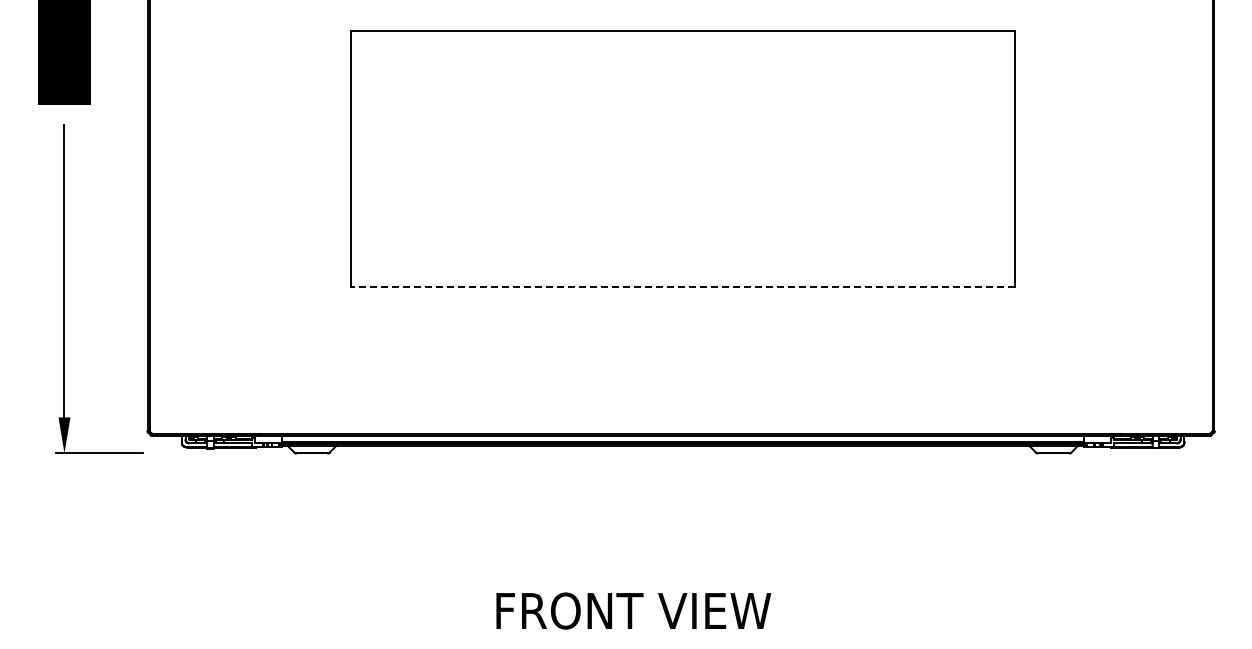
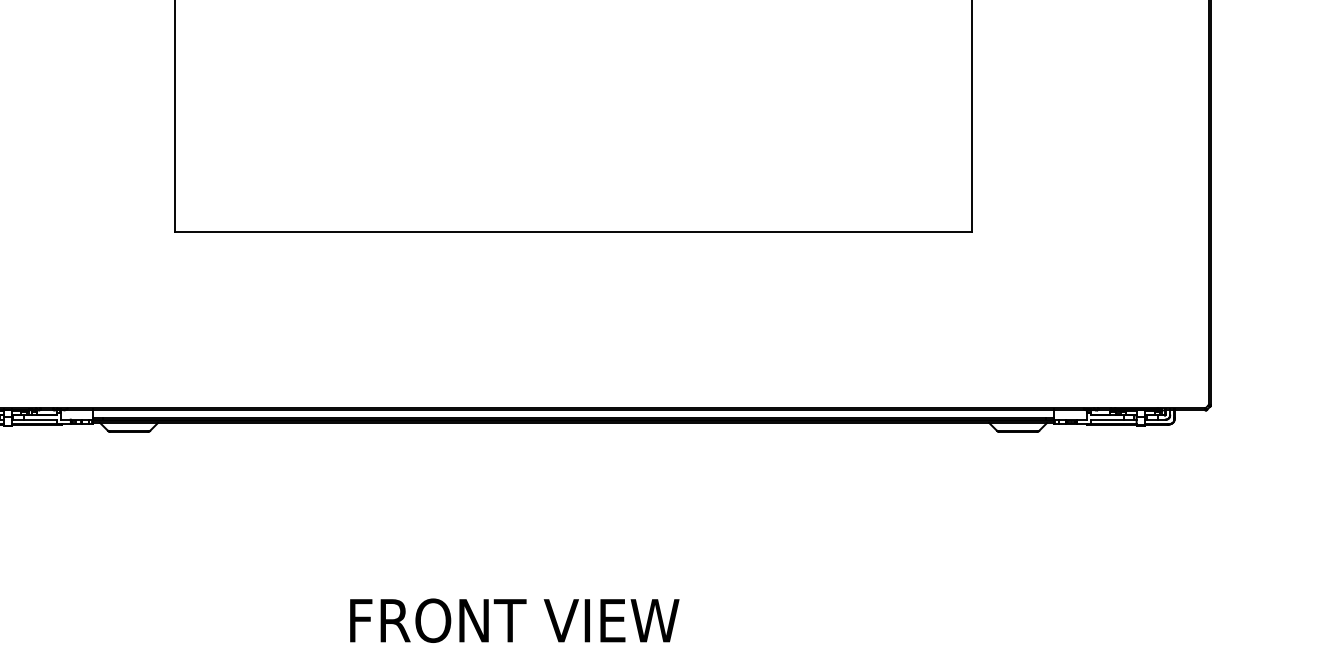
line: (682, 286) -> (573, 231), dashed -> solid

